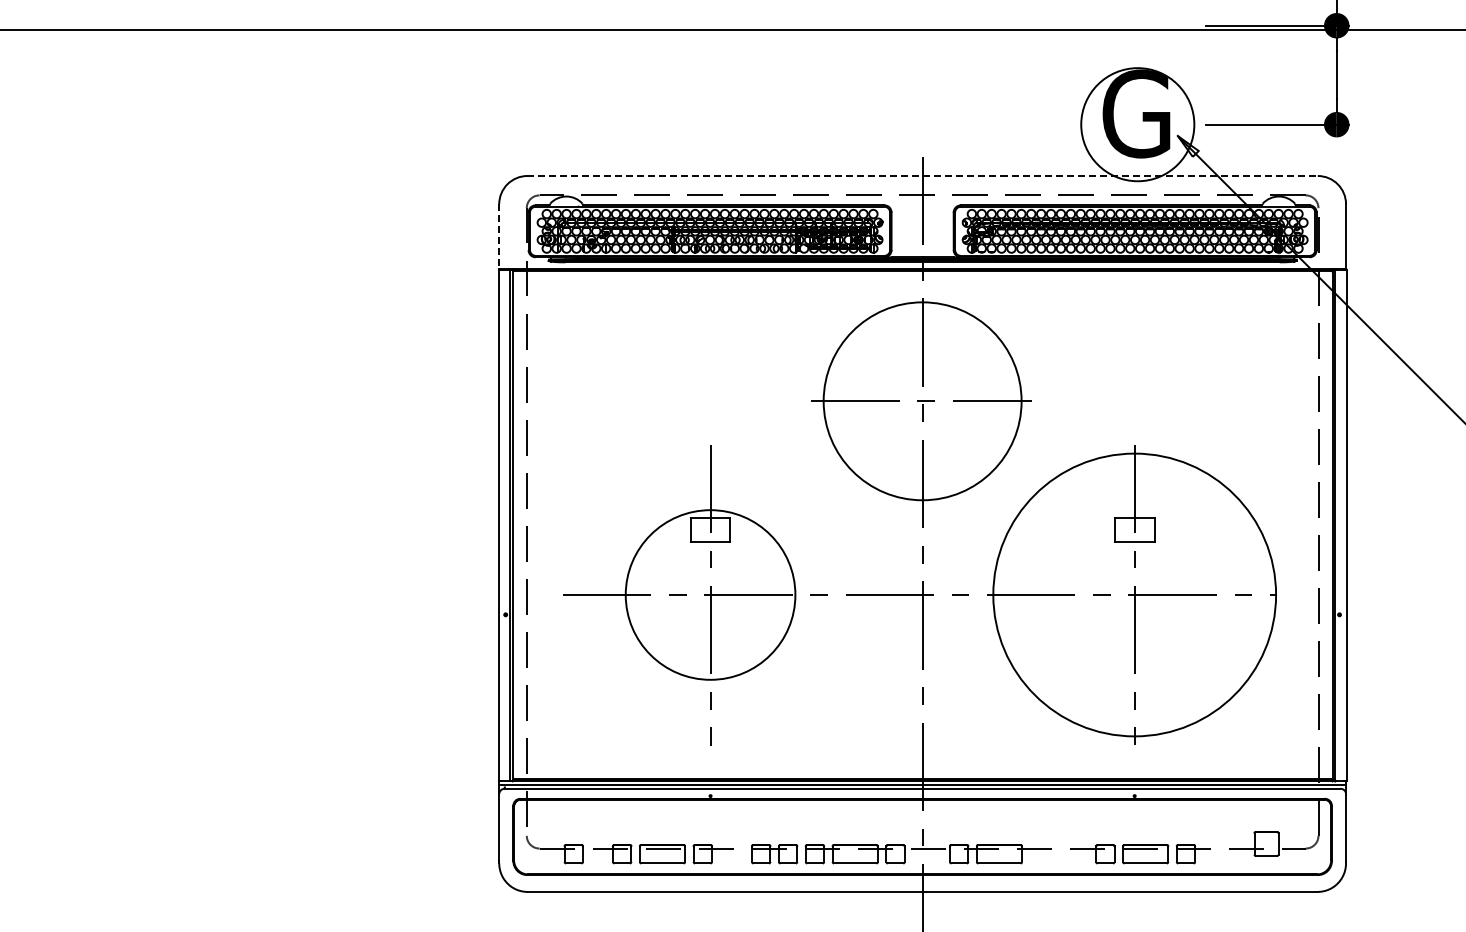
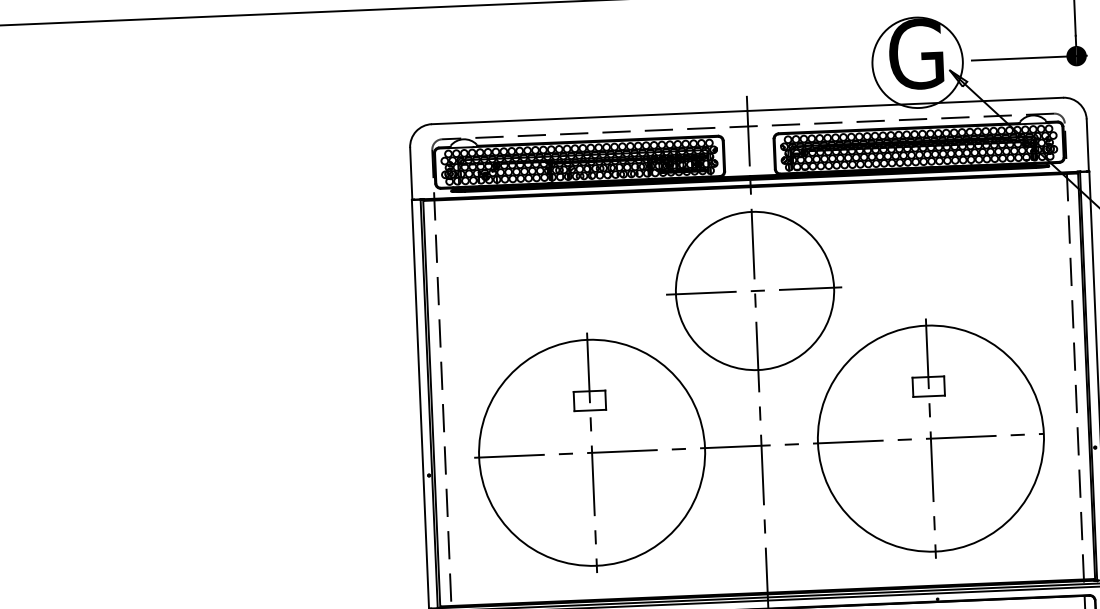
line: (923, 175) -> (748, 110), dashed -> solid
line: (499, 236) -> (411, 173), dashed -> solid
circle: (710, 594) -> (592, 452), size x1.67

